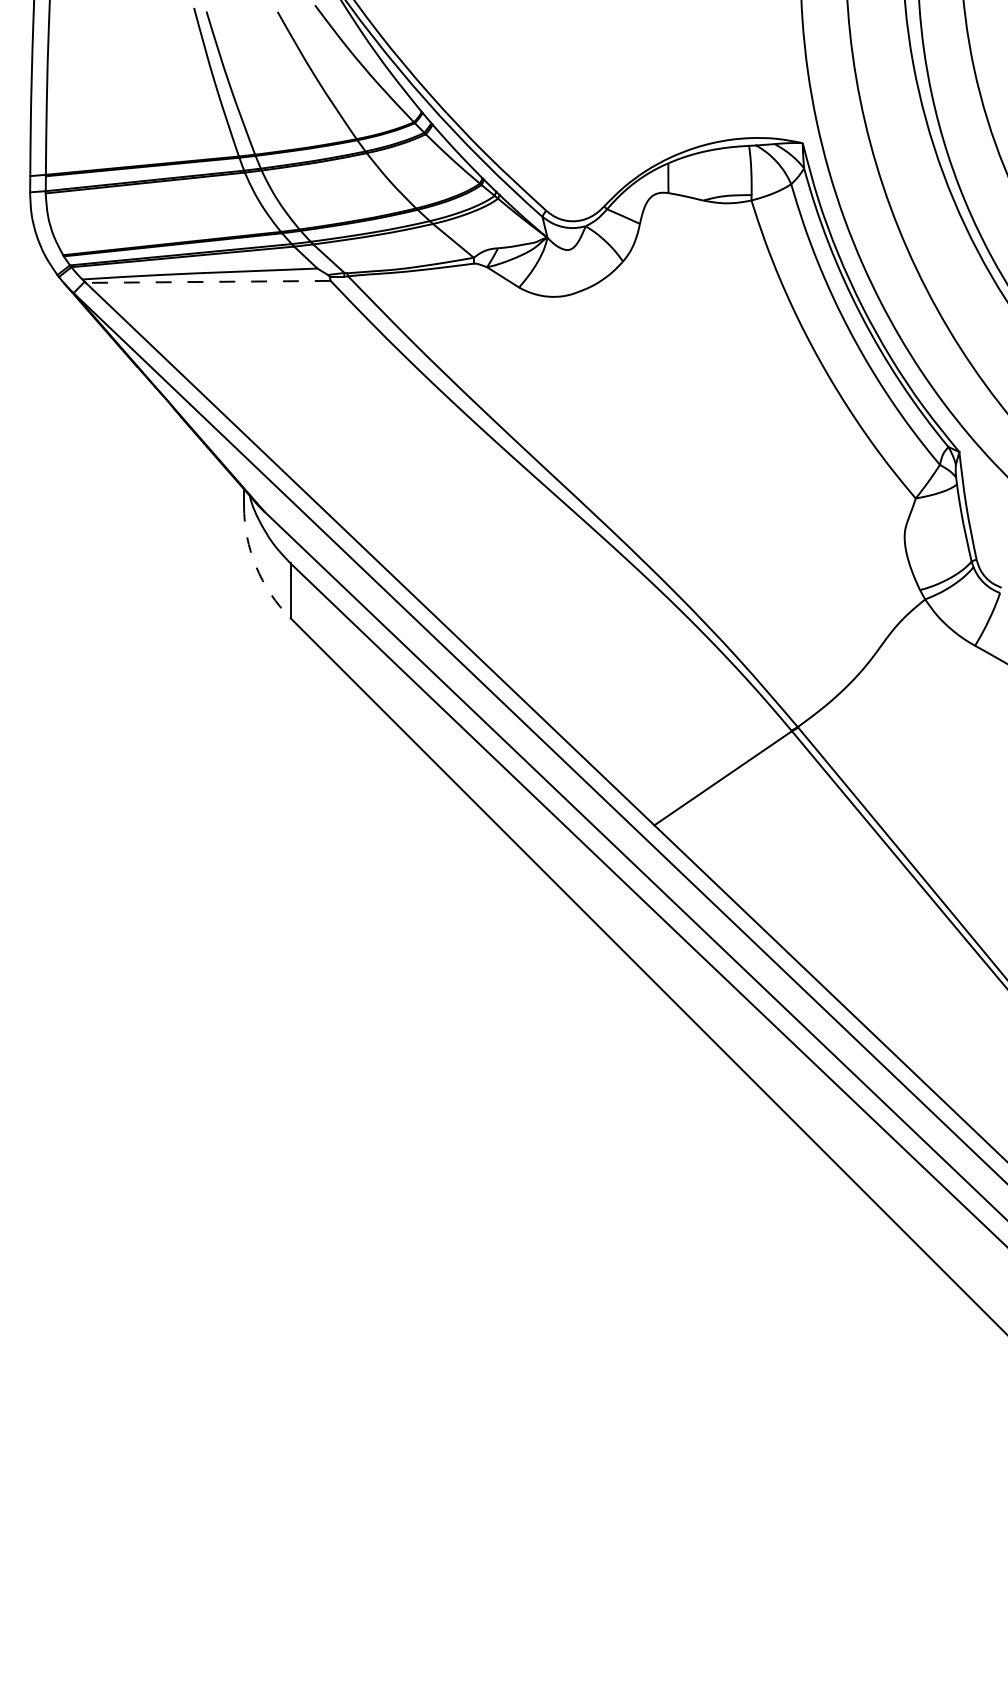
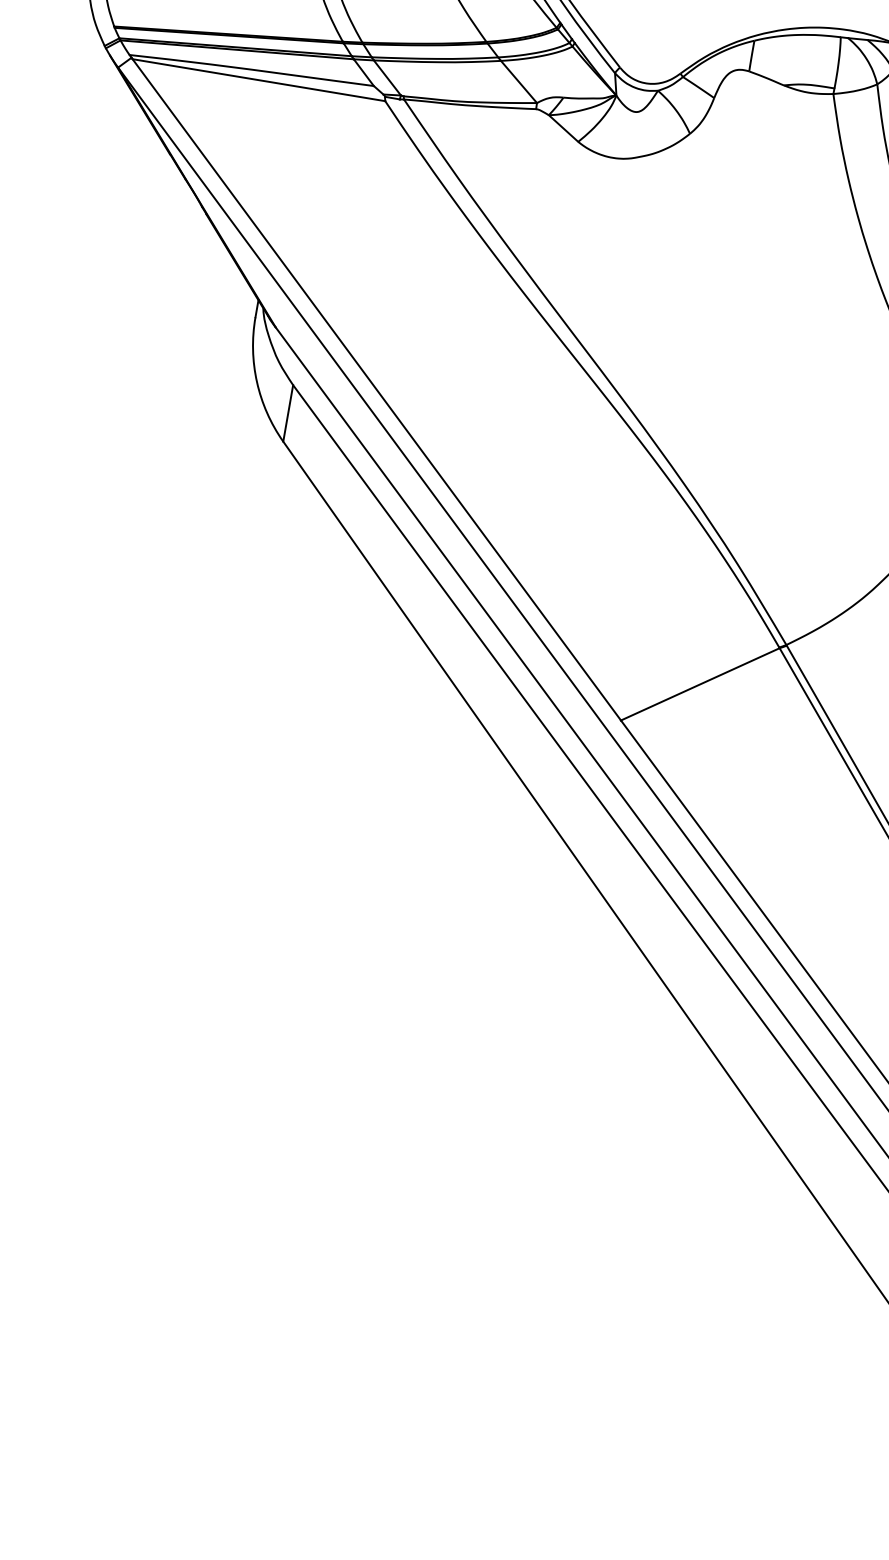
line: (207, 281) -> (258, 79), dashed -> solid
arc: (256, 566) -> (257, 382), dashed -> solid

